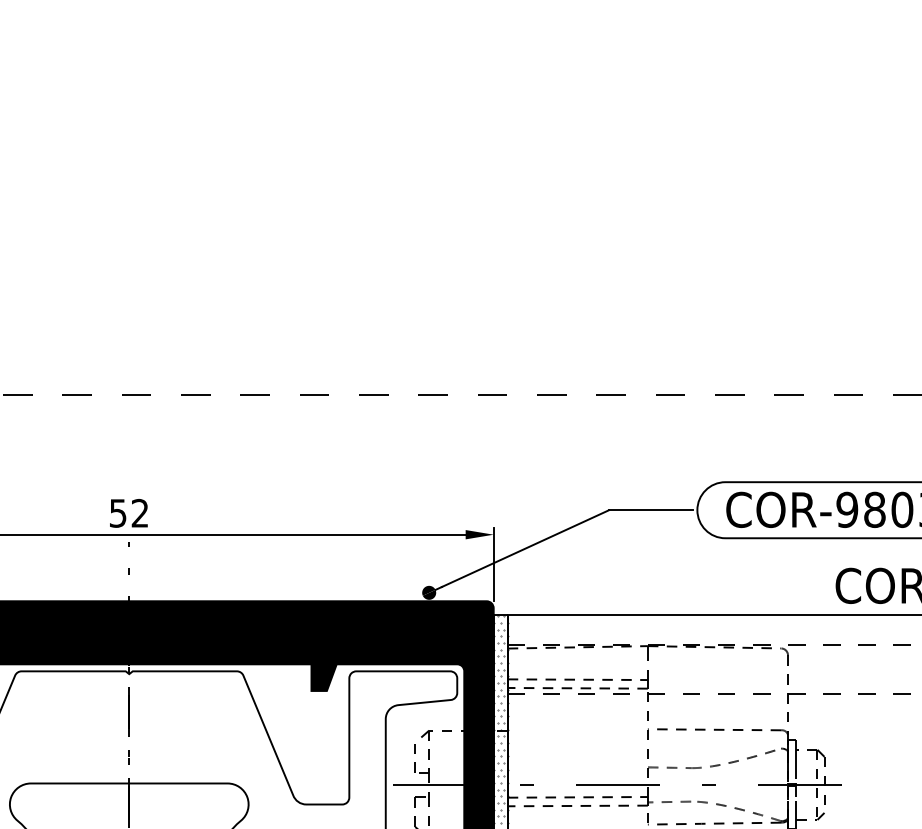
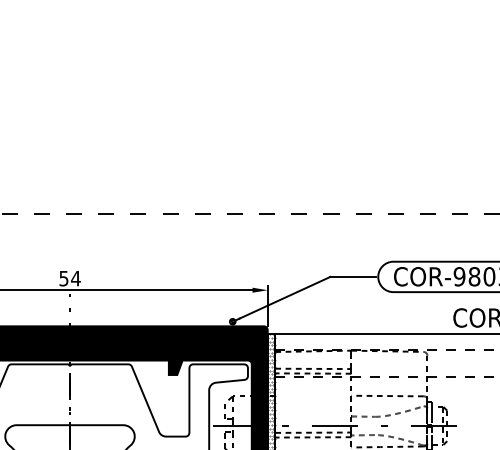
text: (139, 513) -> (75, 278), 52 -> 54

